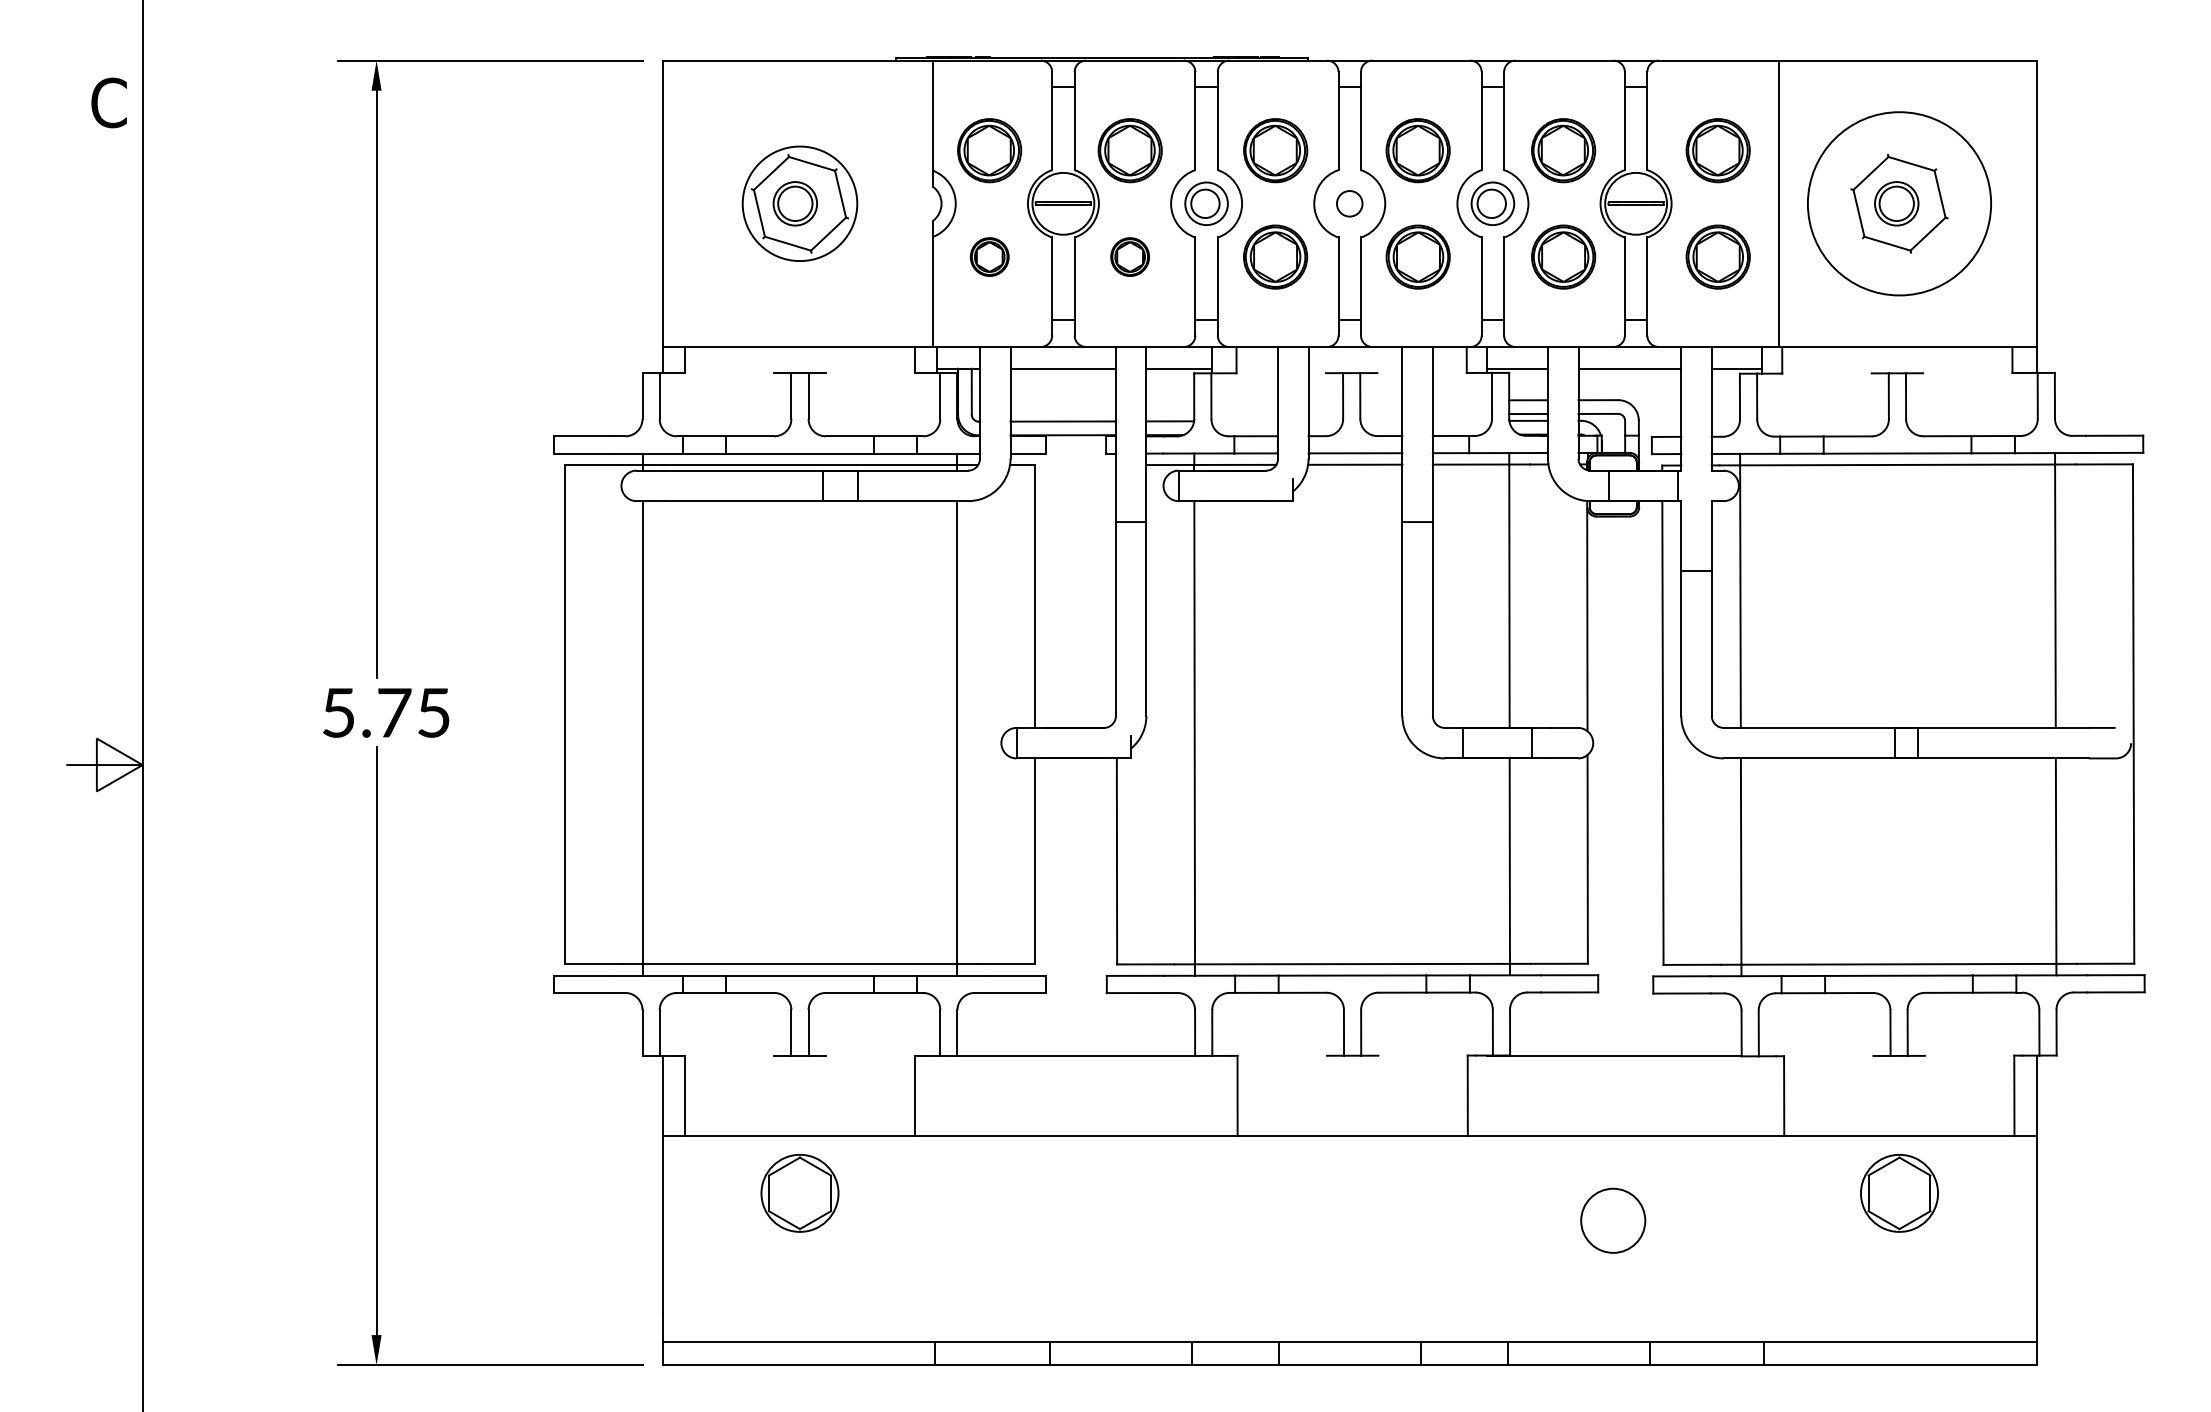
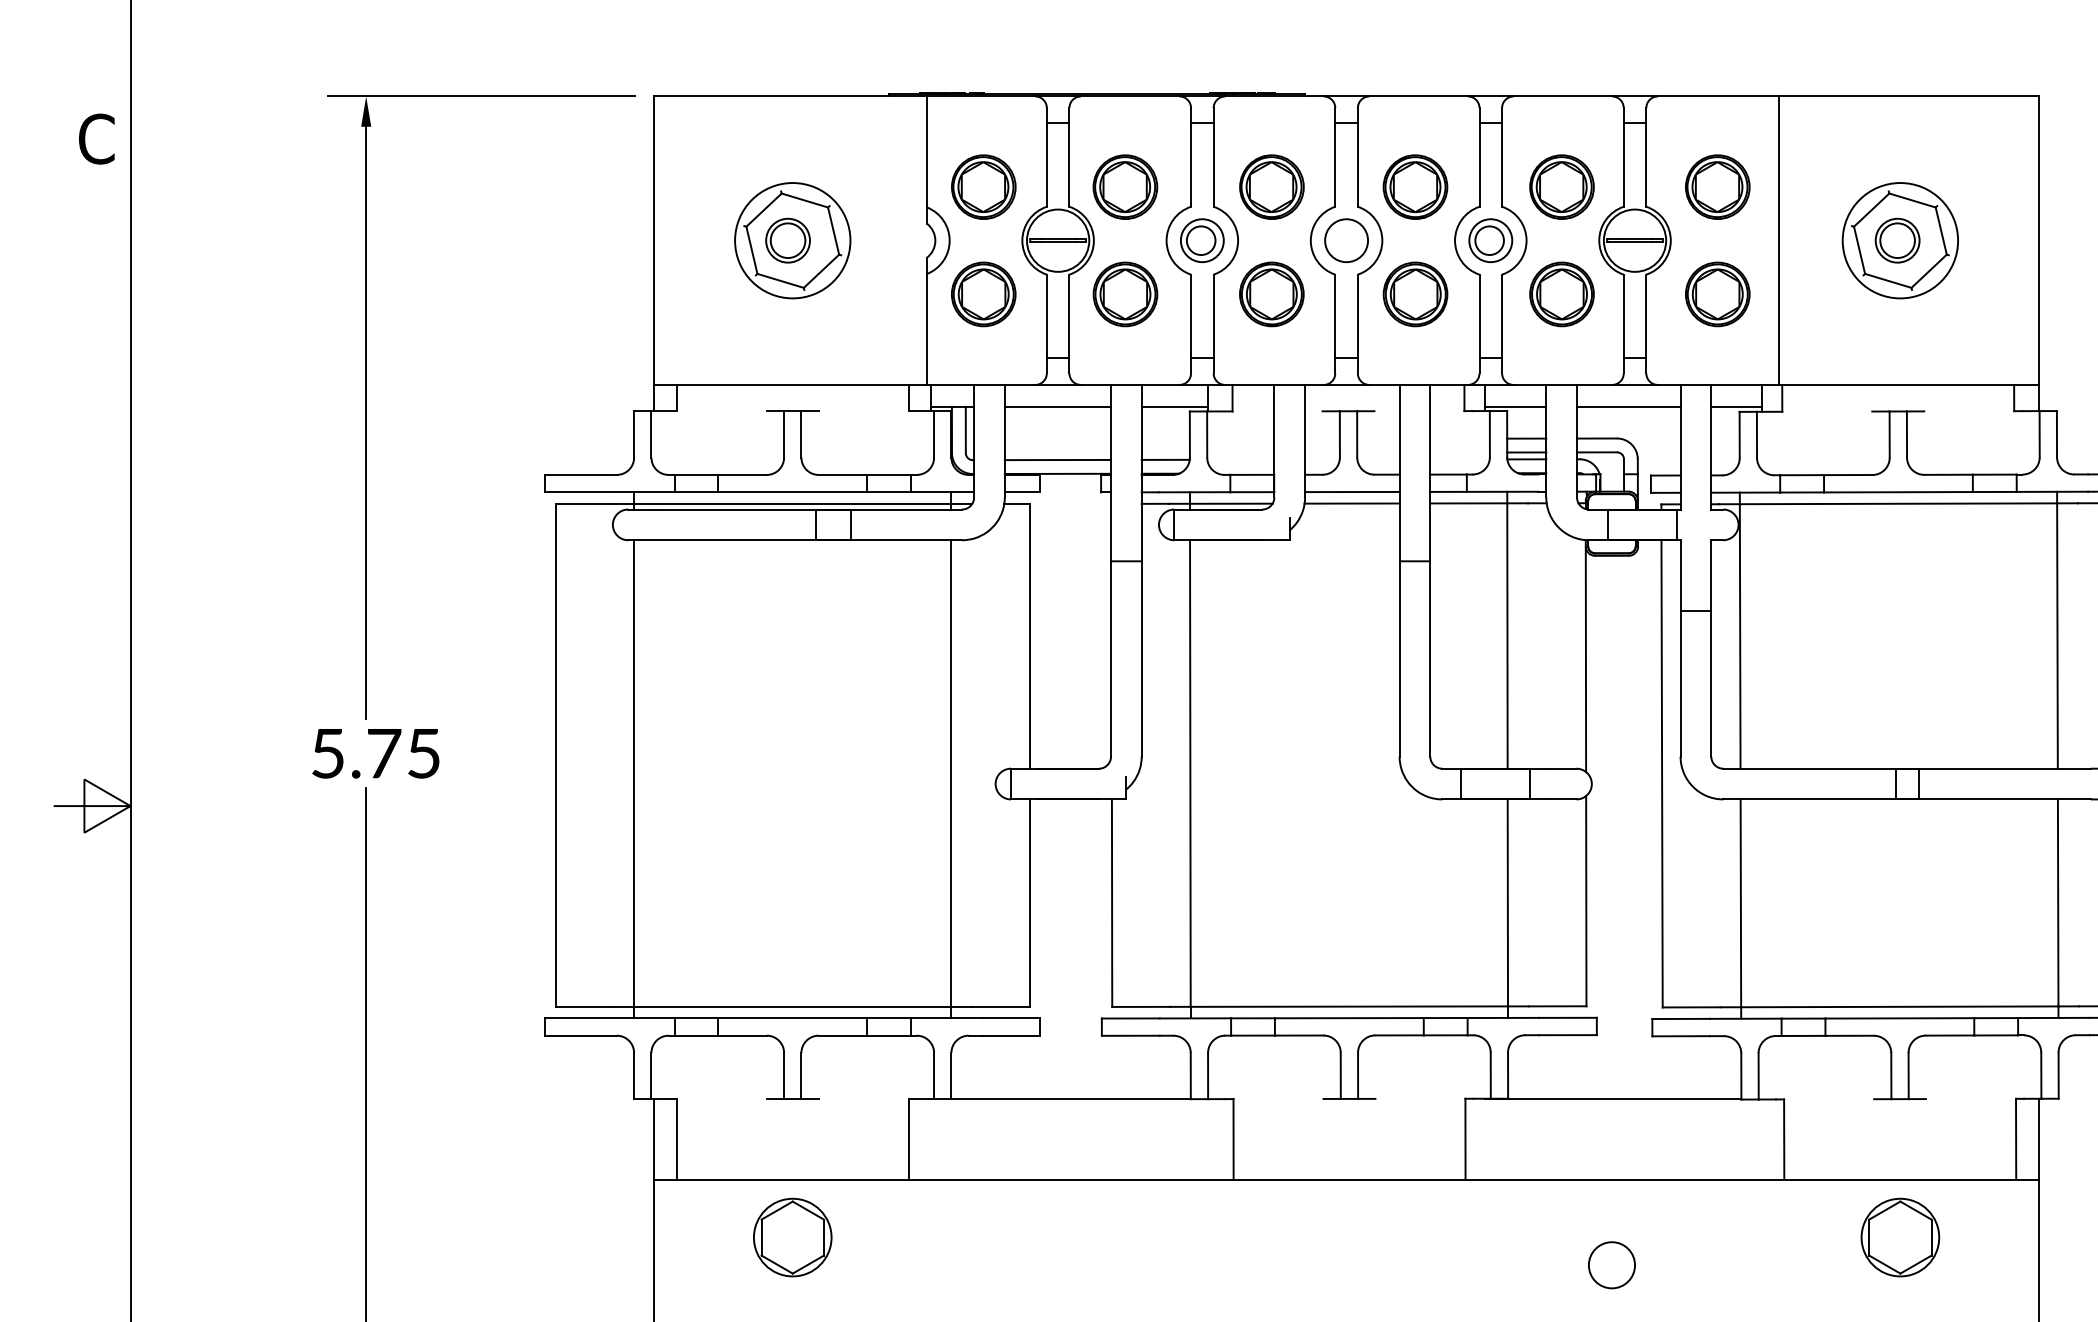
circle: (1349, 203) -> (1346, 240), size x1.67
circle: (1899, 203) -> (1900, 240), size x0.62
part: (989, 256) -> (983, 293), size x1.67
part: (1129, 256) -> (1124, 293), size x1.67
circle: (1612, 1220) -> (1611, 1264), size x0.71

